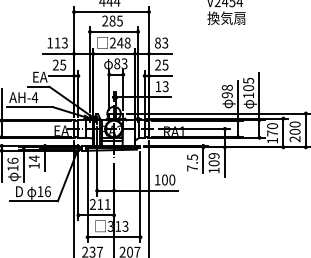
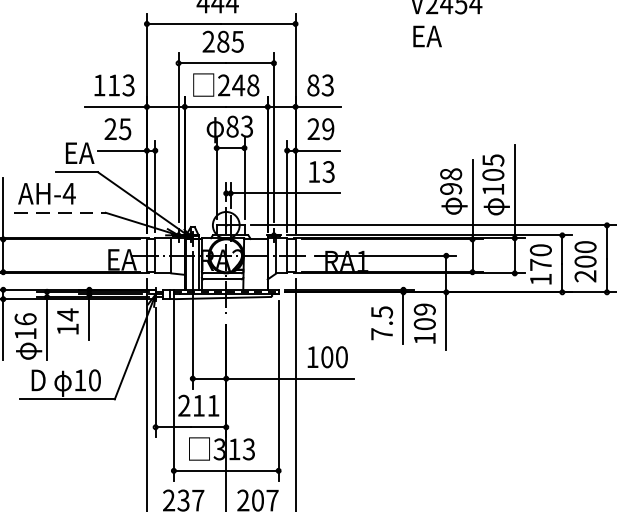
text: (226, 17) -> (449, 34), 換気扇 -> EA
text: (165, 64) -> (328, 127), 25 -> 29
line: (30, 107) -> (60, 213), solid -> dashed
text: (47, 191) -> (94, 380), 16 -> 10

